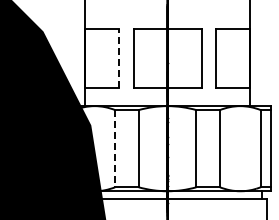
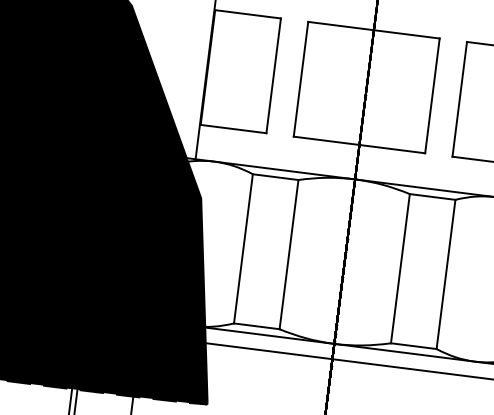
line: (119, 58) -> (273, 75), dashed -> solid
line: (115, 148) -> (244, 248), dashed -> solid

